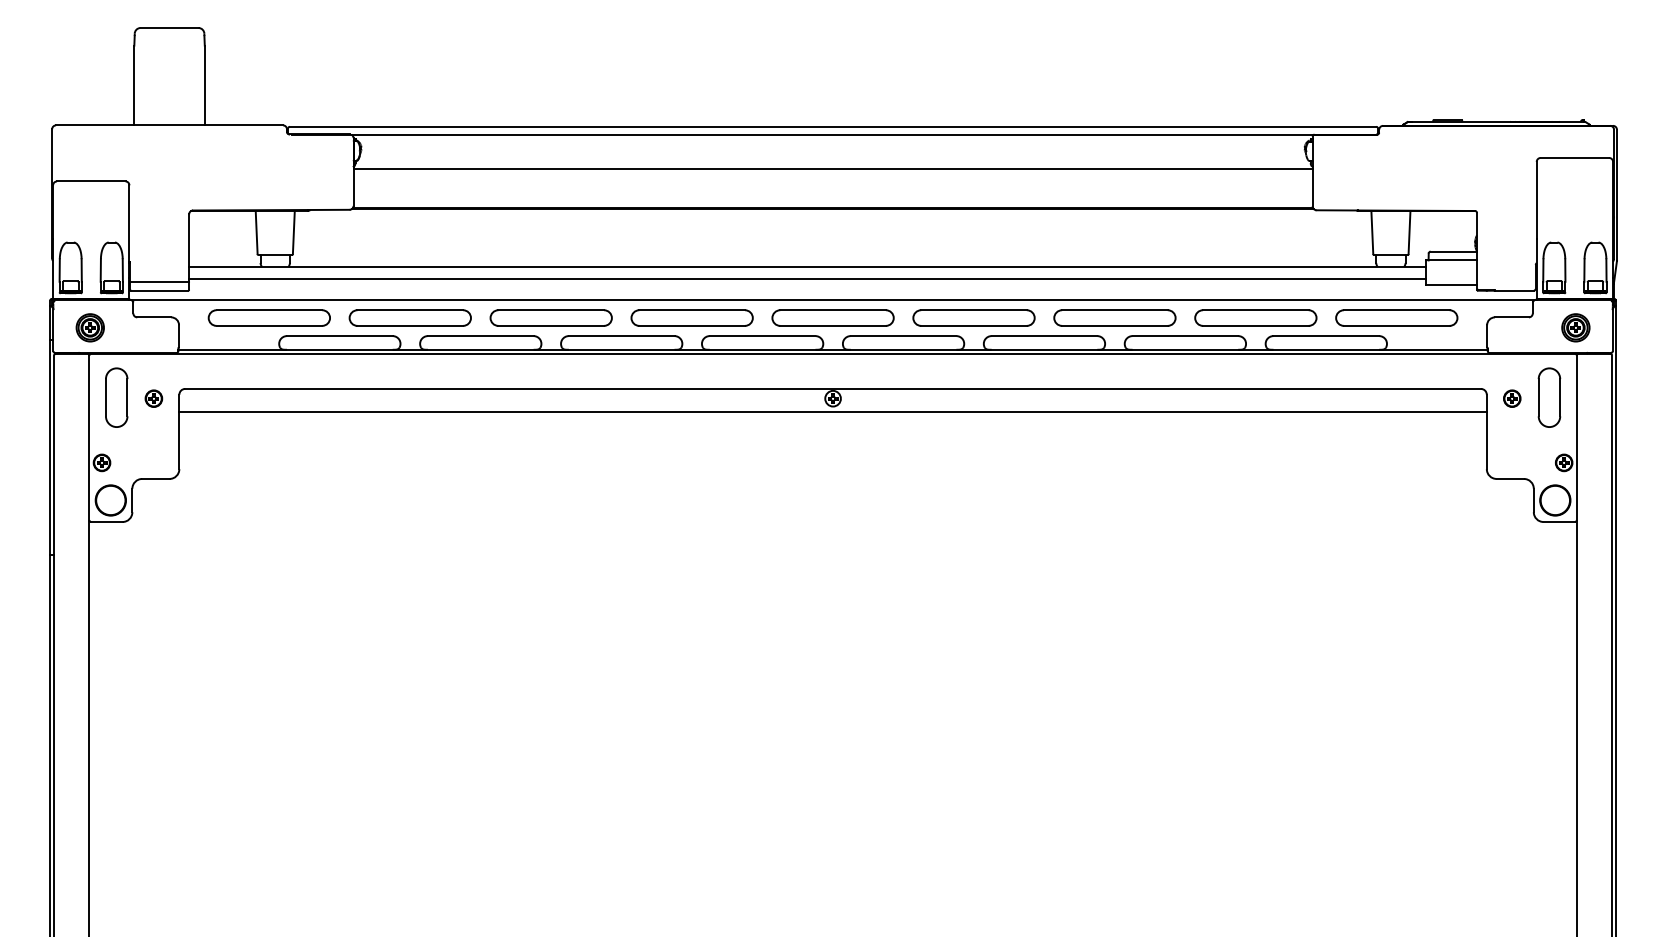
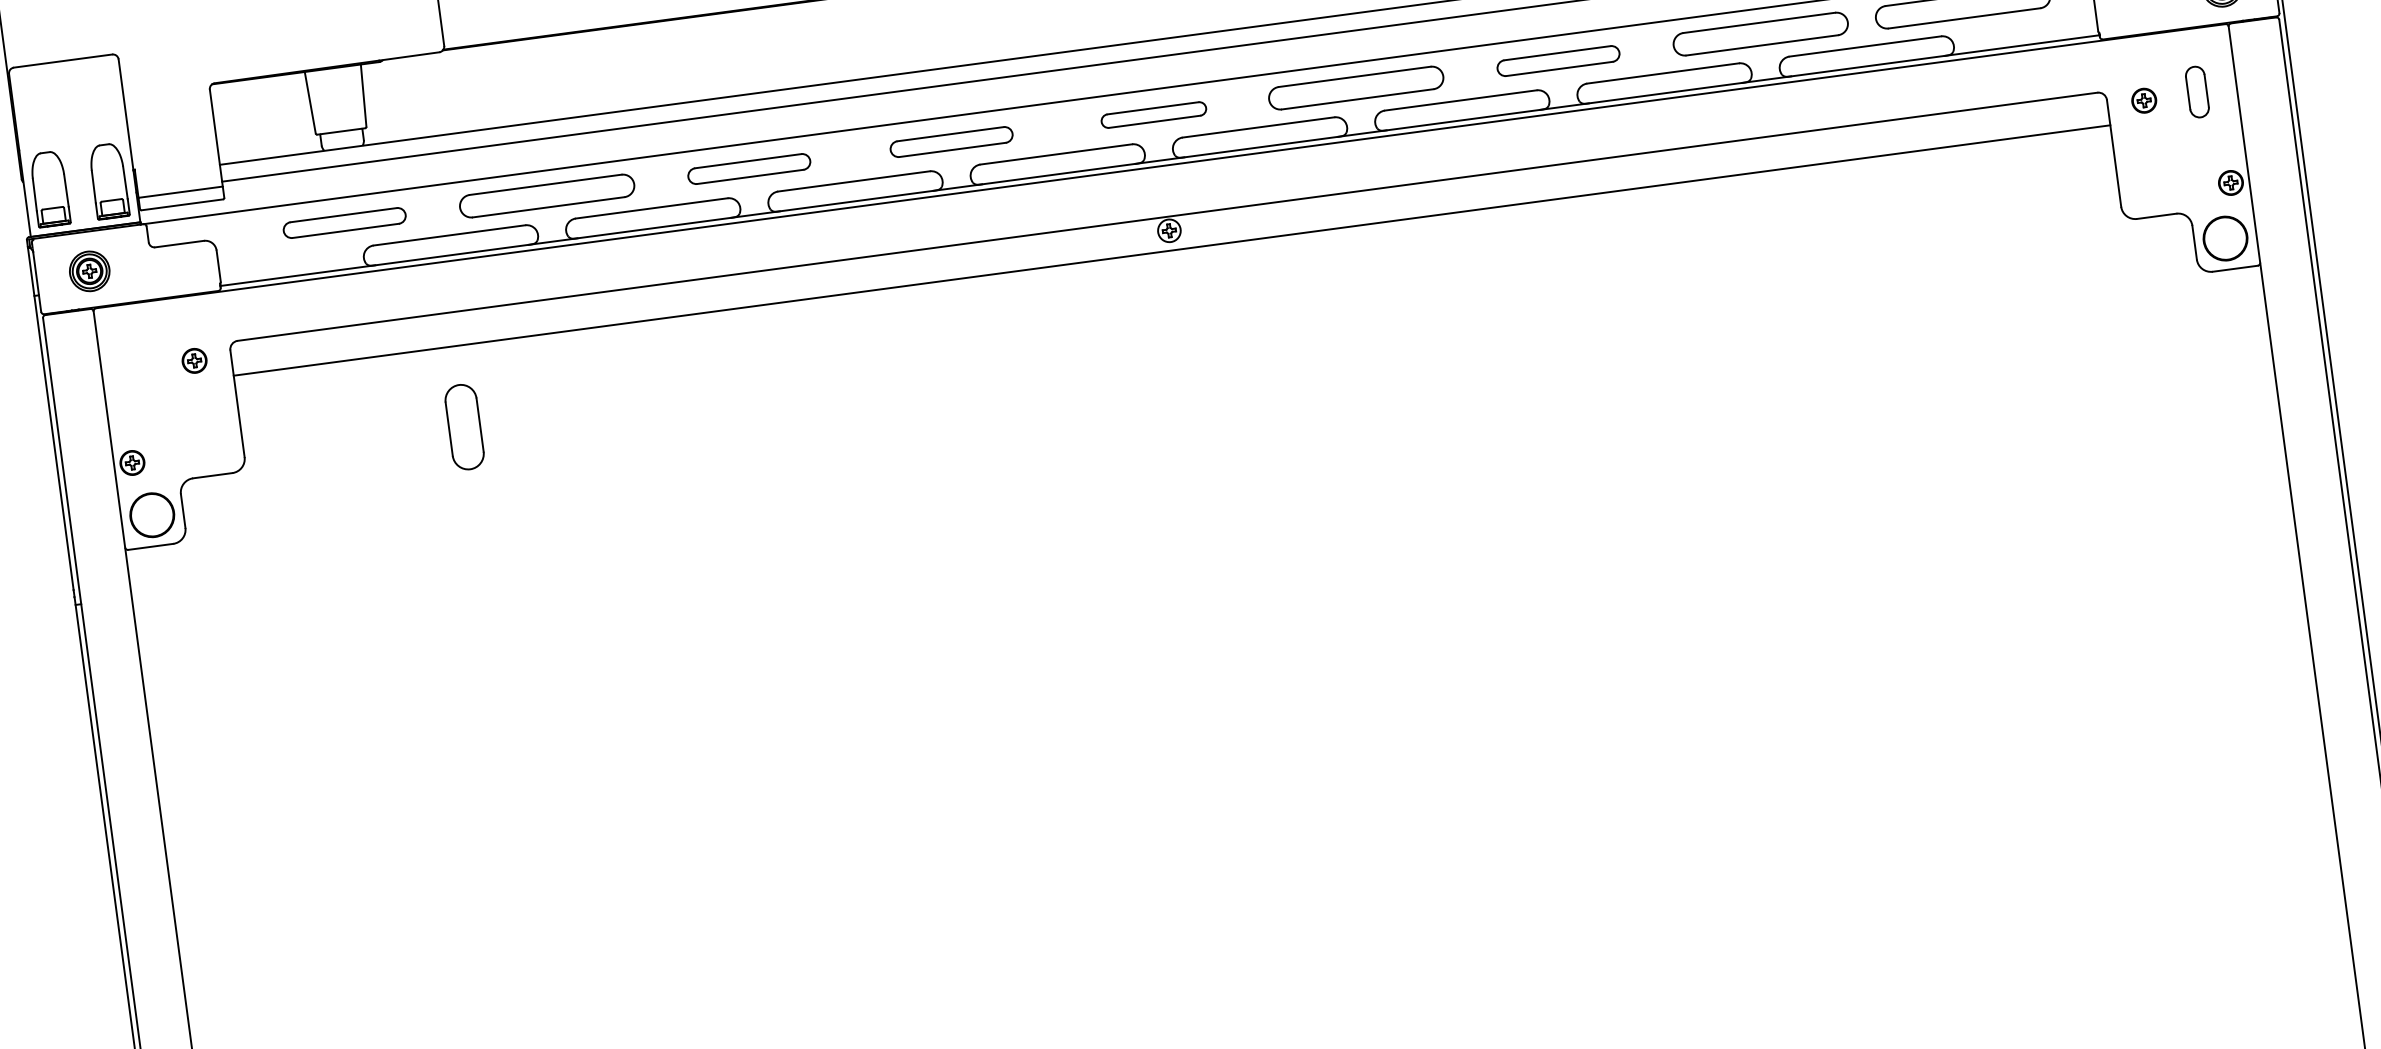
part: (268, 317) -> (343, 222), size x0.7
part: (550, 317) -> (748, 168), size x0.7
part: (691, 317) -> (950, 141), size x0.7
part: (832, 317) -> (1153, 114), size x0.6
part: (1114, 317) -> (1557, 60), size x0.7
part: (116, 397) -> (464, 426), moved
part: (1549, 397) -> (2197, 91), size x0.6

